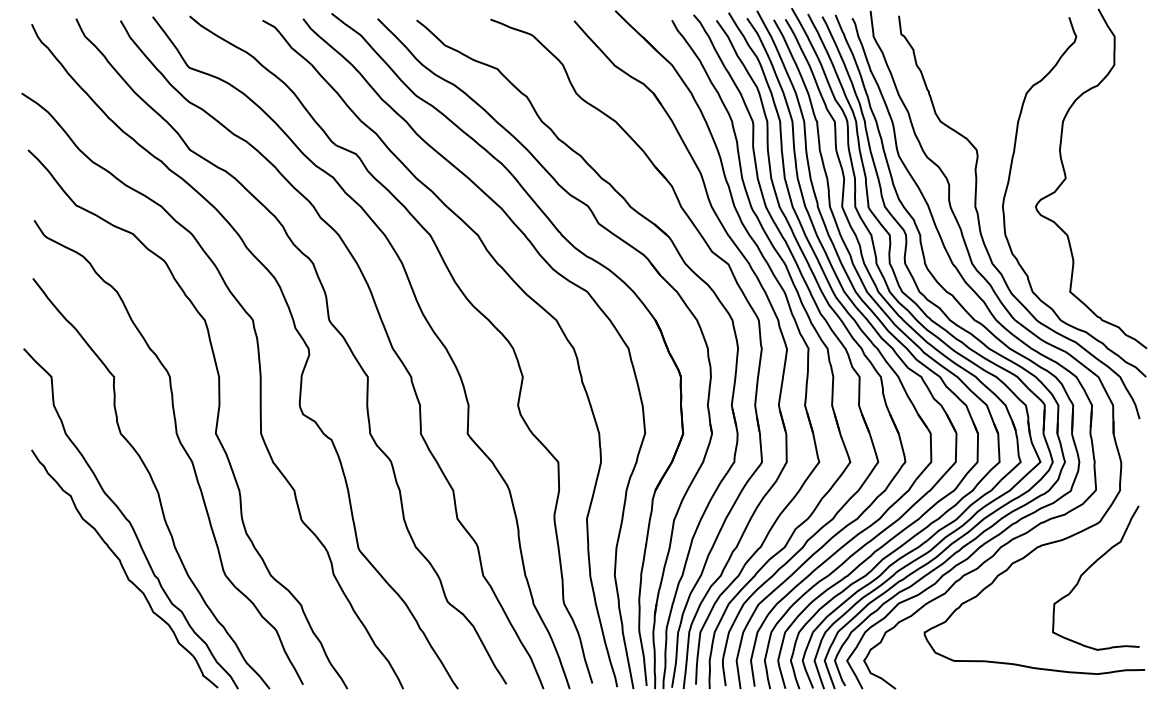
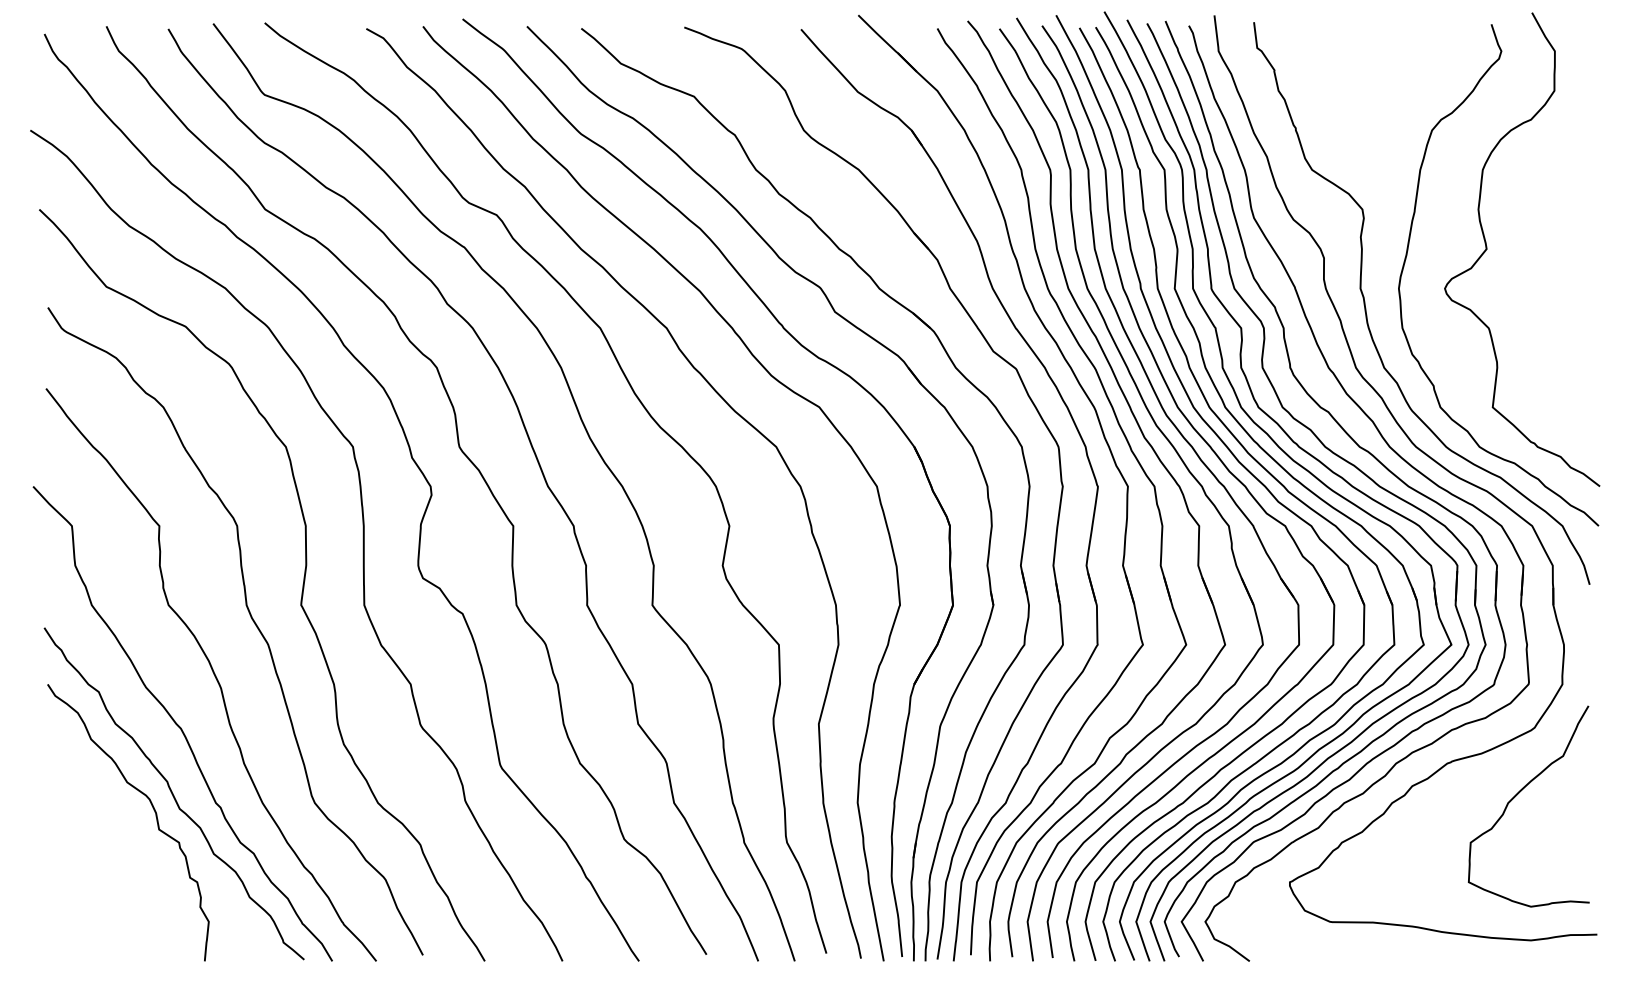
curve: (111, 587) -> (155, 819), added

